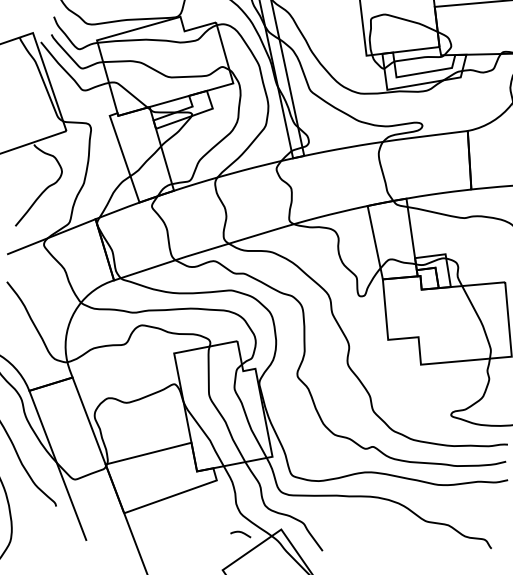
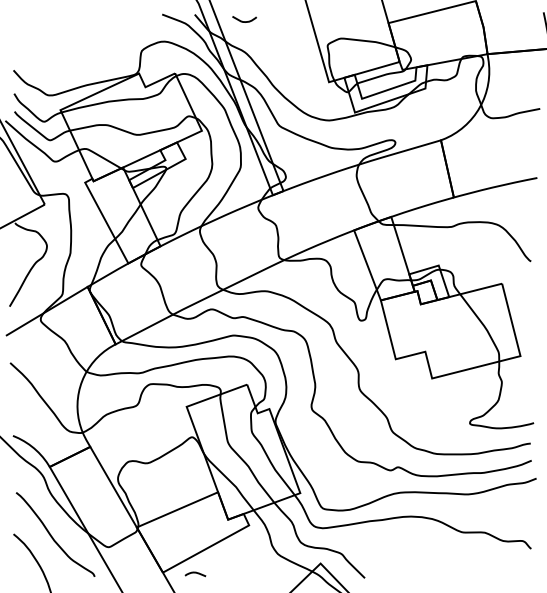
curve: (241, 533) -> (195, 573), moved

